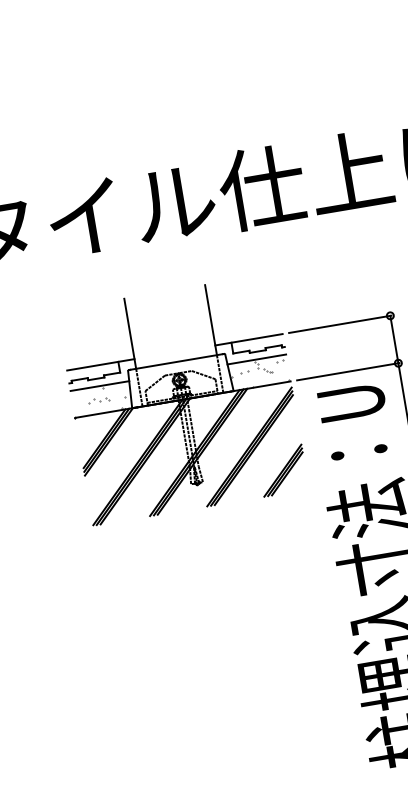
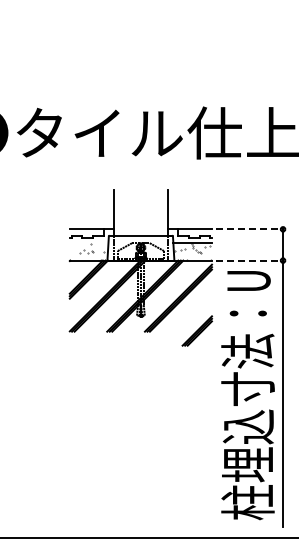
line: (341, 324) -> (250, 229), solid -> dashed
line: (348, 371) -> (250, 260), solid -> dashed
line: (98, 385) -> (88, 242), removed
part: (283, 469) -> (197, 330), moved

